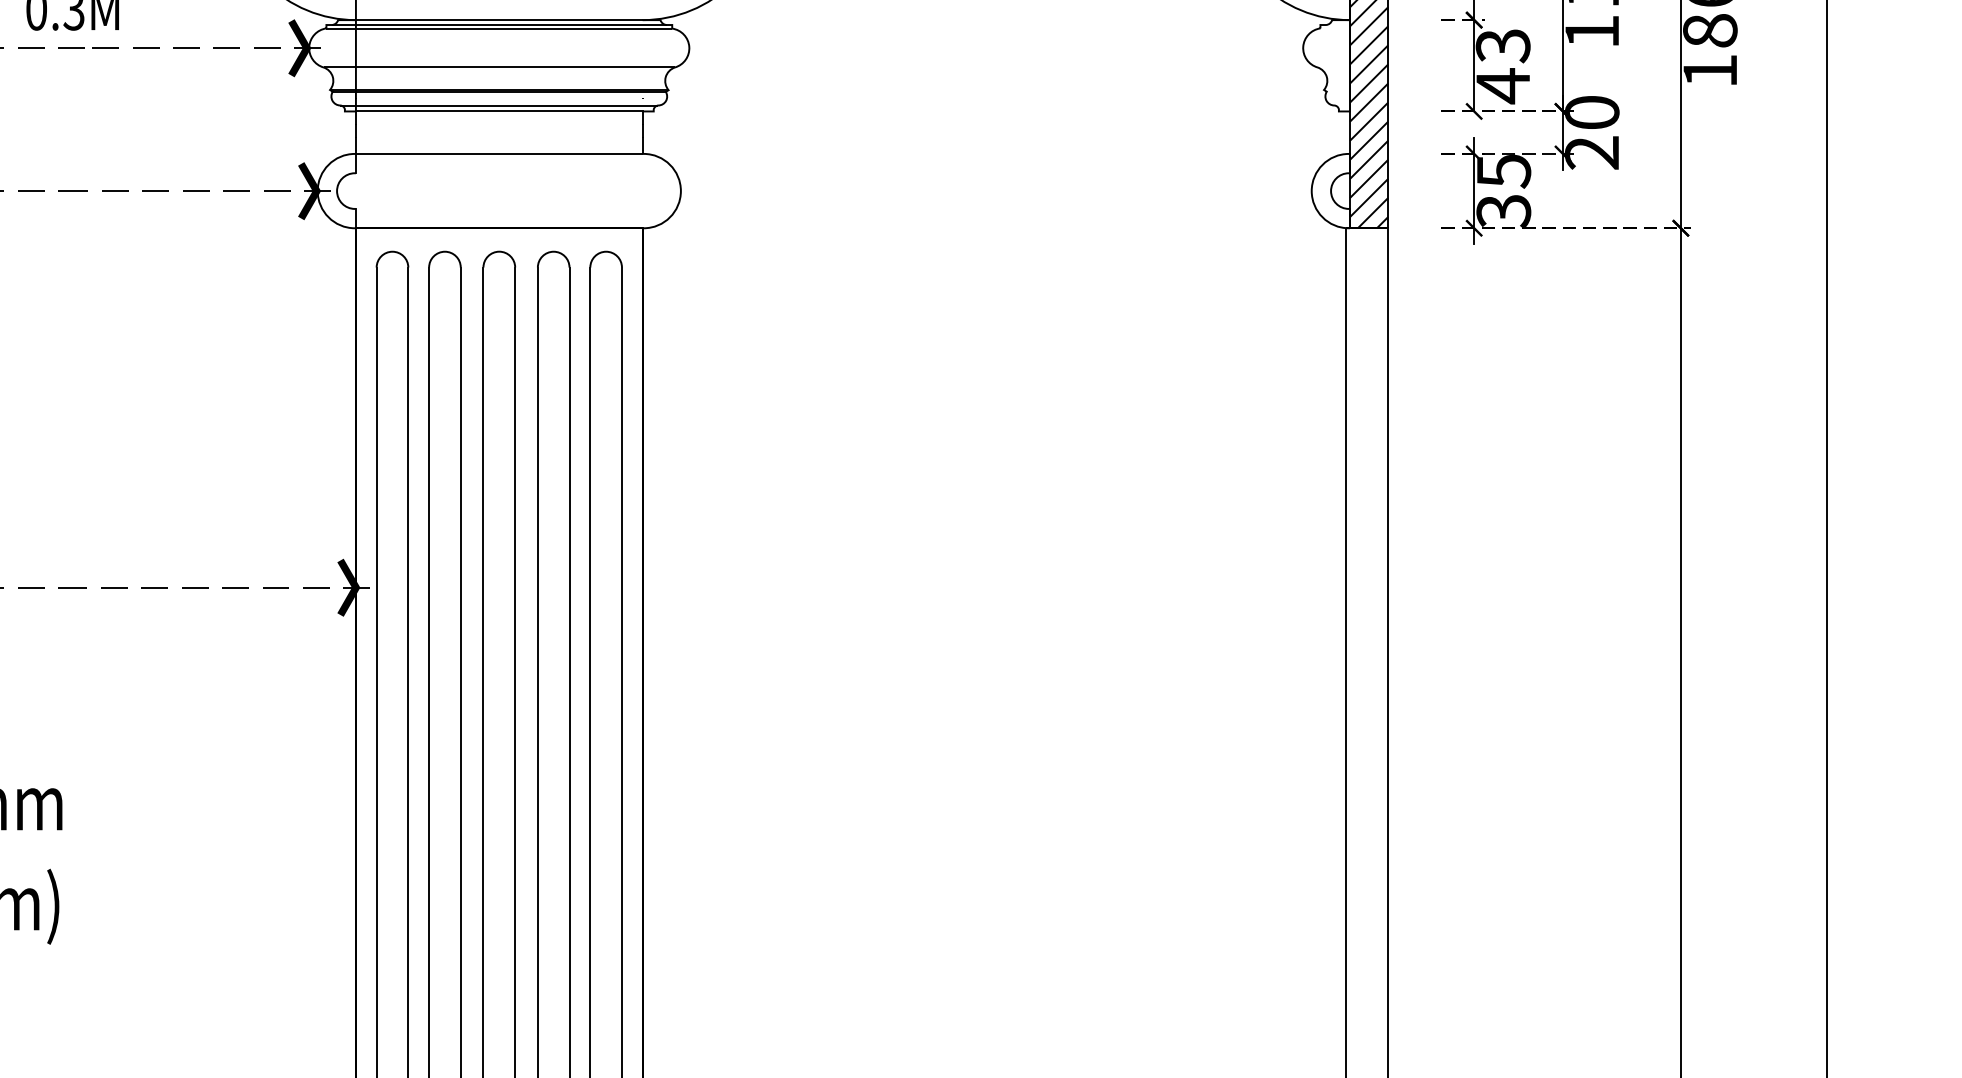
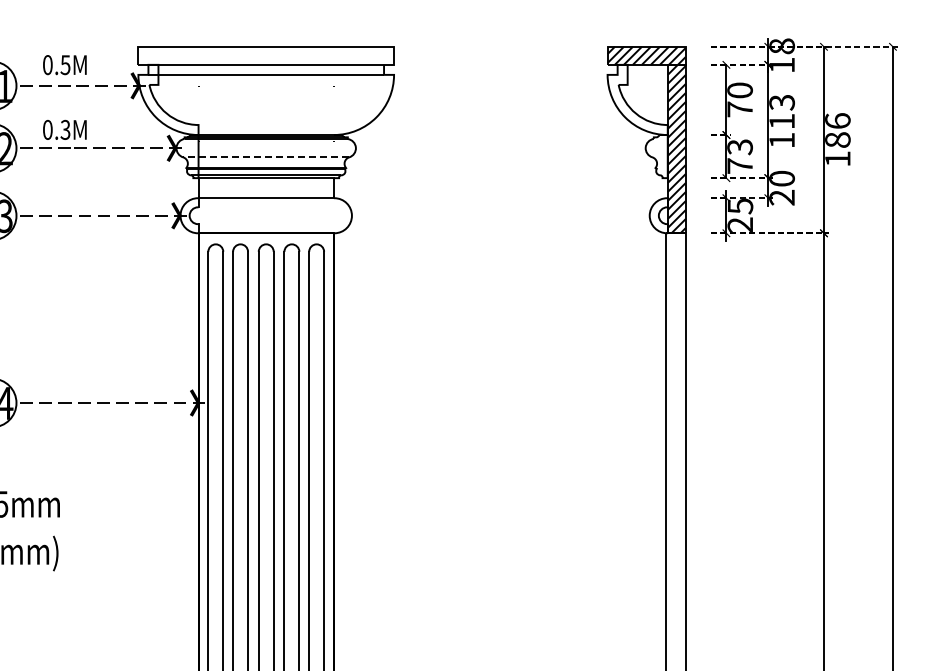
line: (499, 67) -> (266, 157), solid -> dashed
text: (1501, 84) -> (739, 165), 43 -> 73
text: (1504, 209) -> (740, 224), 35 -> 25

